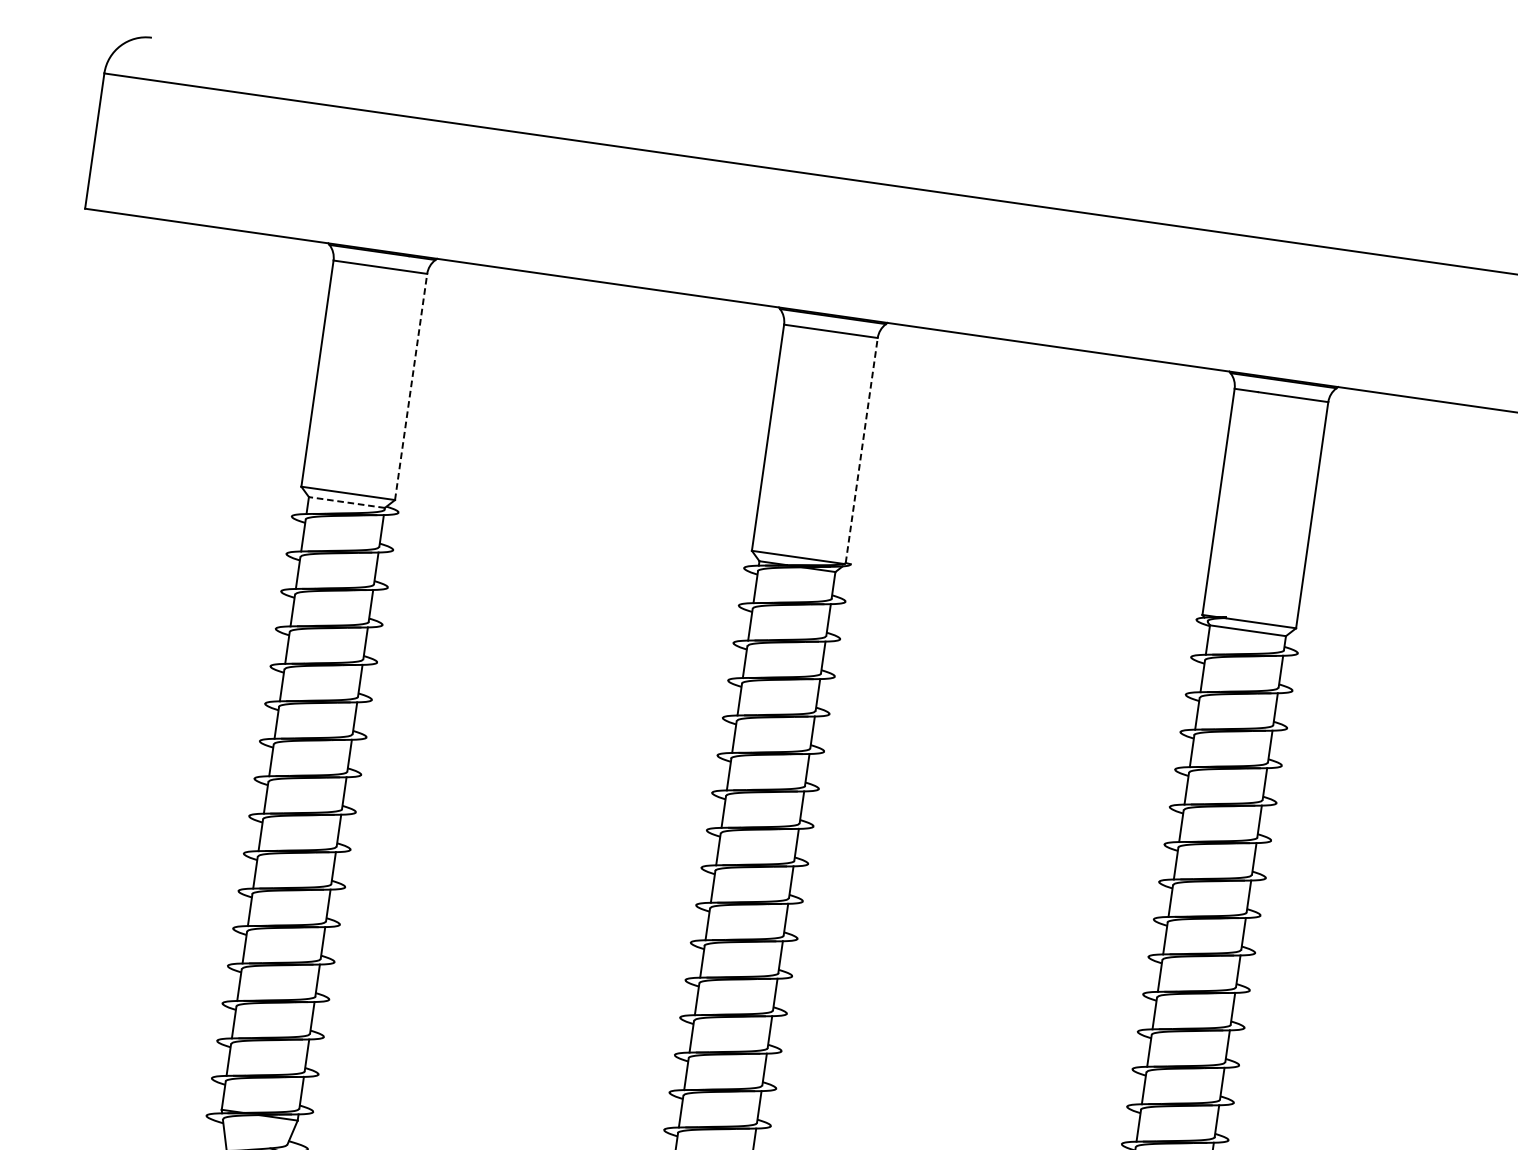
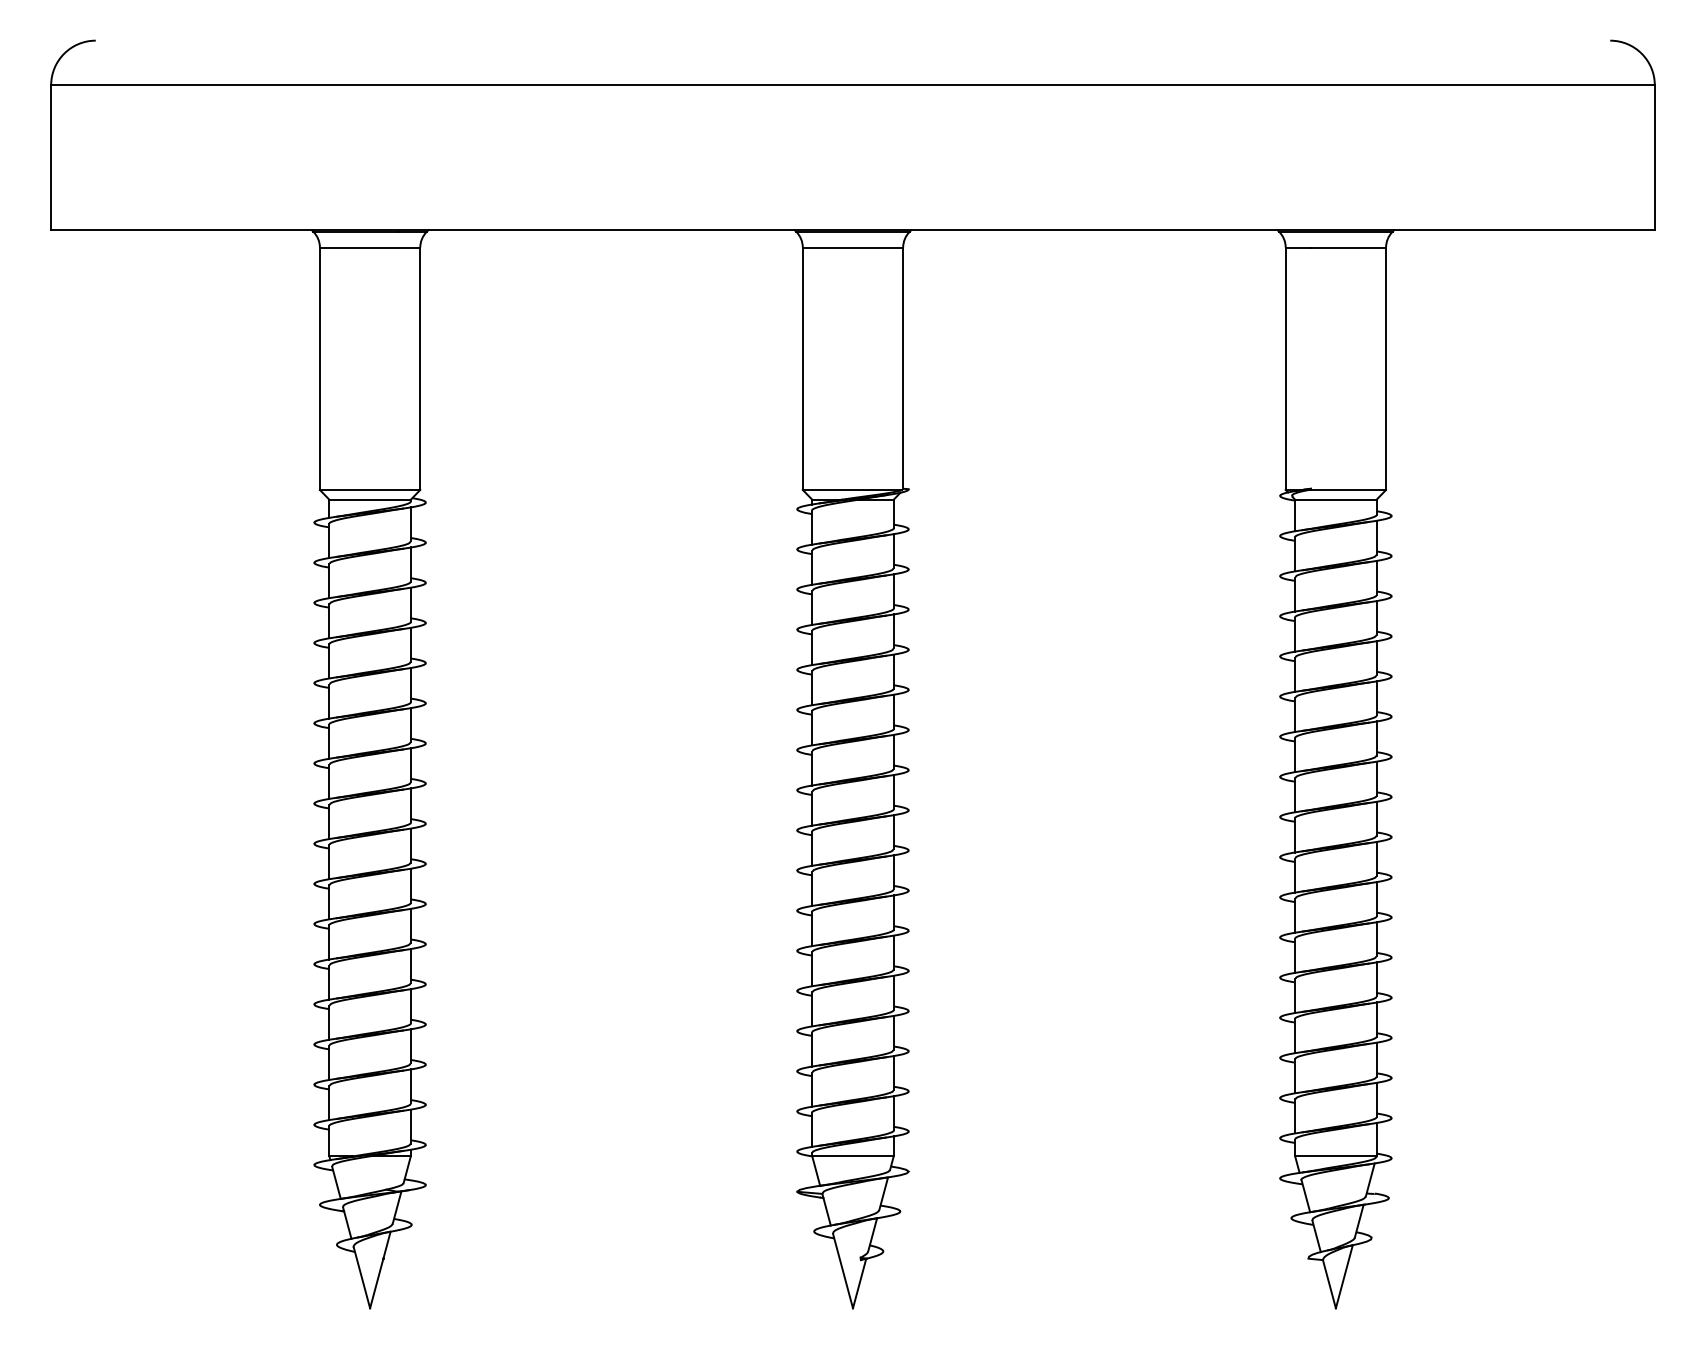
line: (411, 386) -> (420, 368), dashed -> solid
line: (862, 450) -> (903, 368), dashed -> solid
line: (347, 502) -> (370, 499), dashed -> solid

